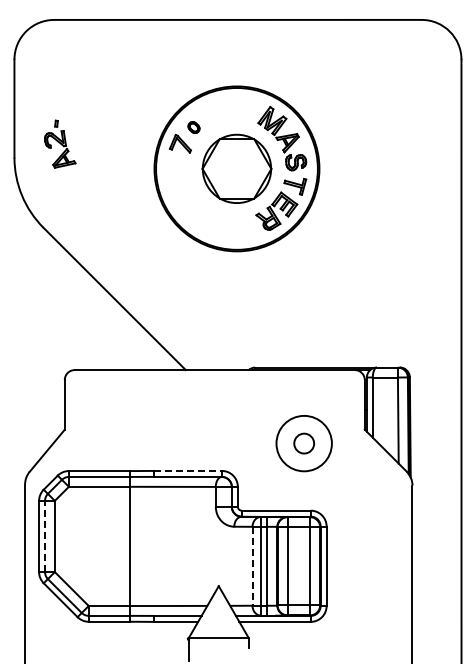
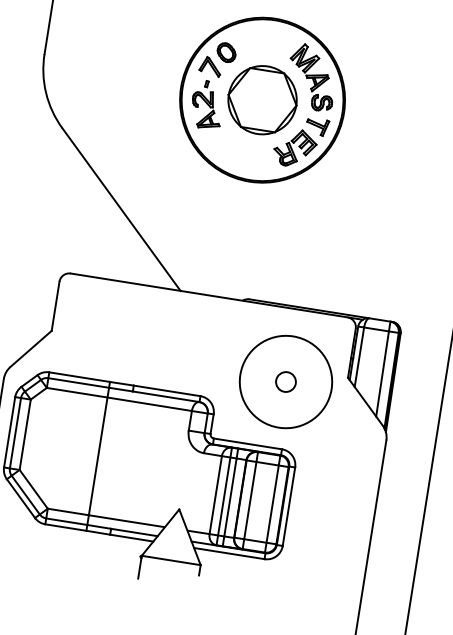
part: (193, 127) -> (226, 52), size x1.67
part: (60, 143) -> (207, 104), moved
circle: (304, 443) -> (286, 381), size x1.67
line: (188, 470) -> (167, 390), dashed -> solid
line: (45, 536) -> (15, 433), dashed -> solid
line: (252, 566) -> (215, 495), dashed -> solid

